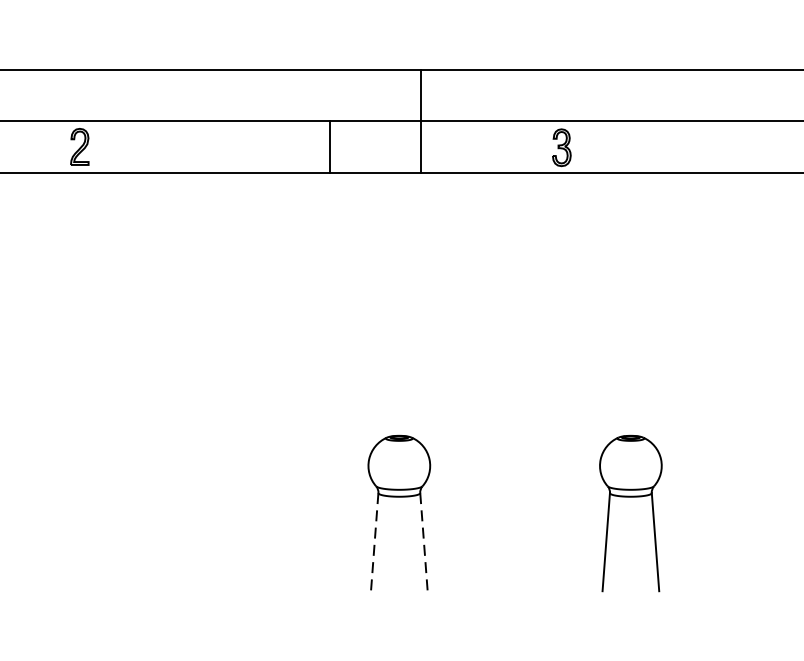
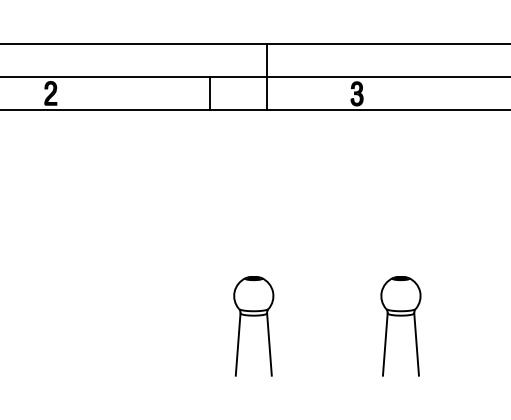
line: (375, 543) -> (238, 345), dashed -> solid
line: (424, 543) -> (269, 345), dashed -> solid

